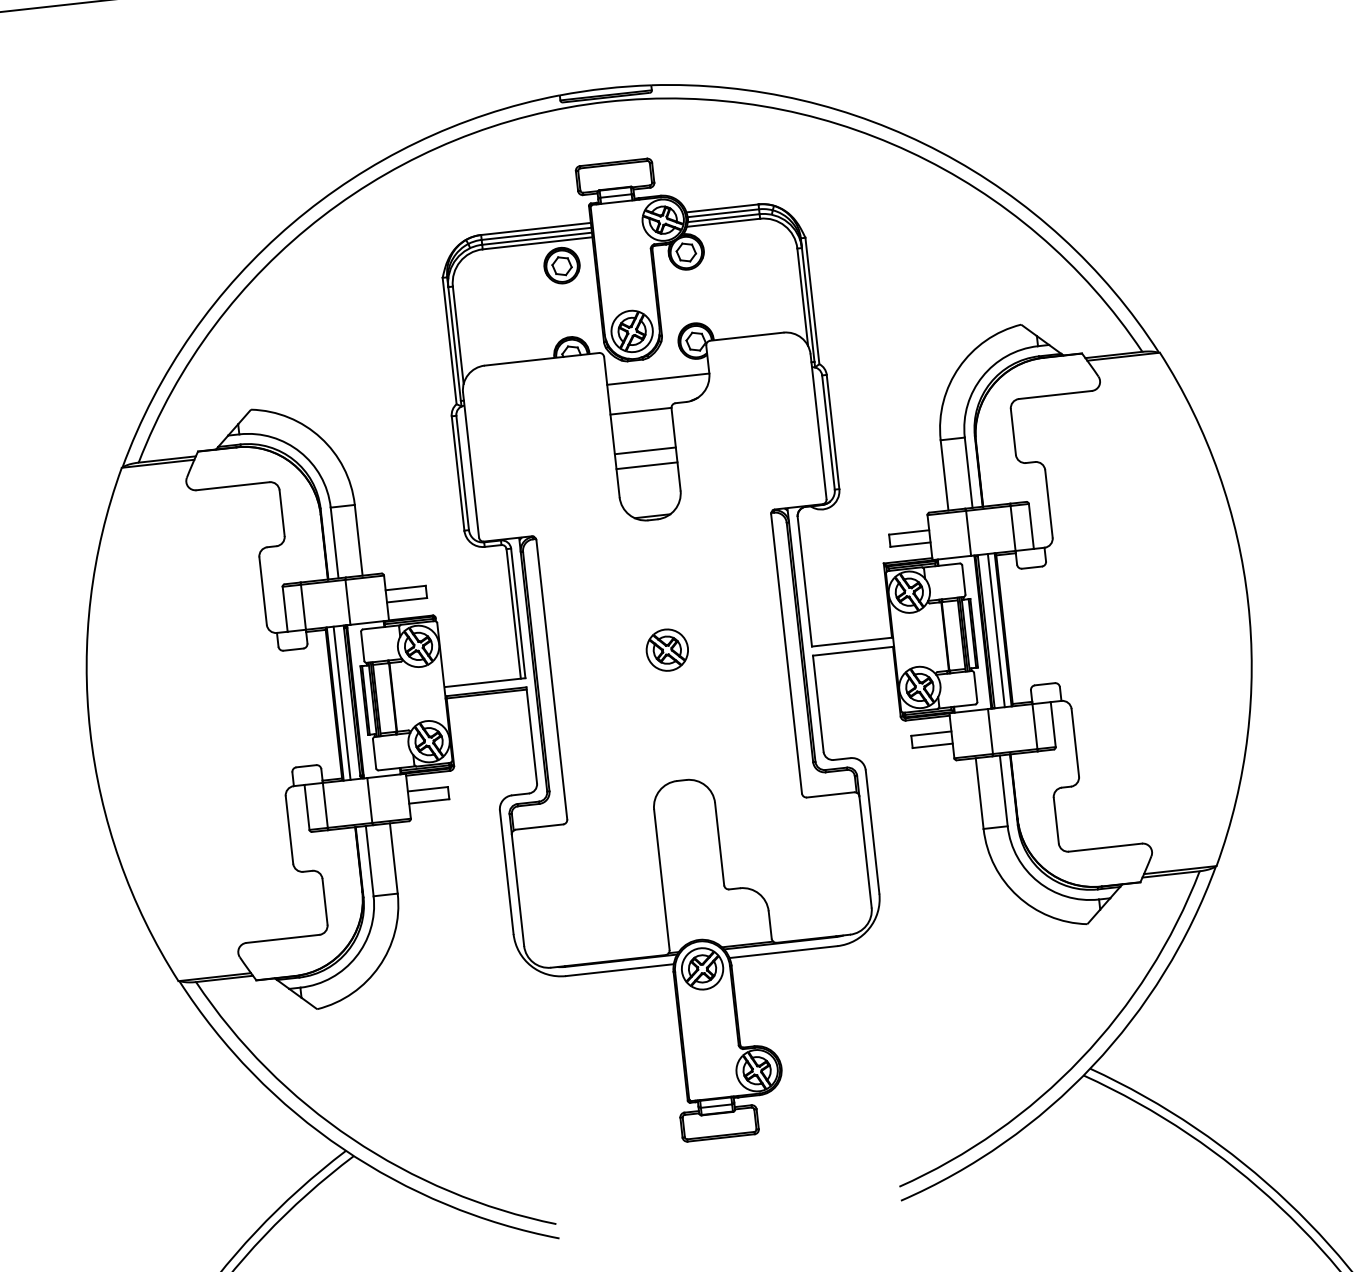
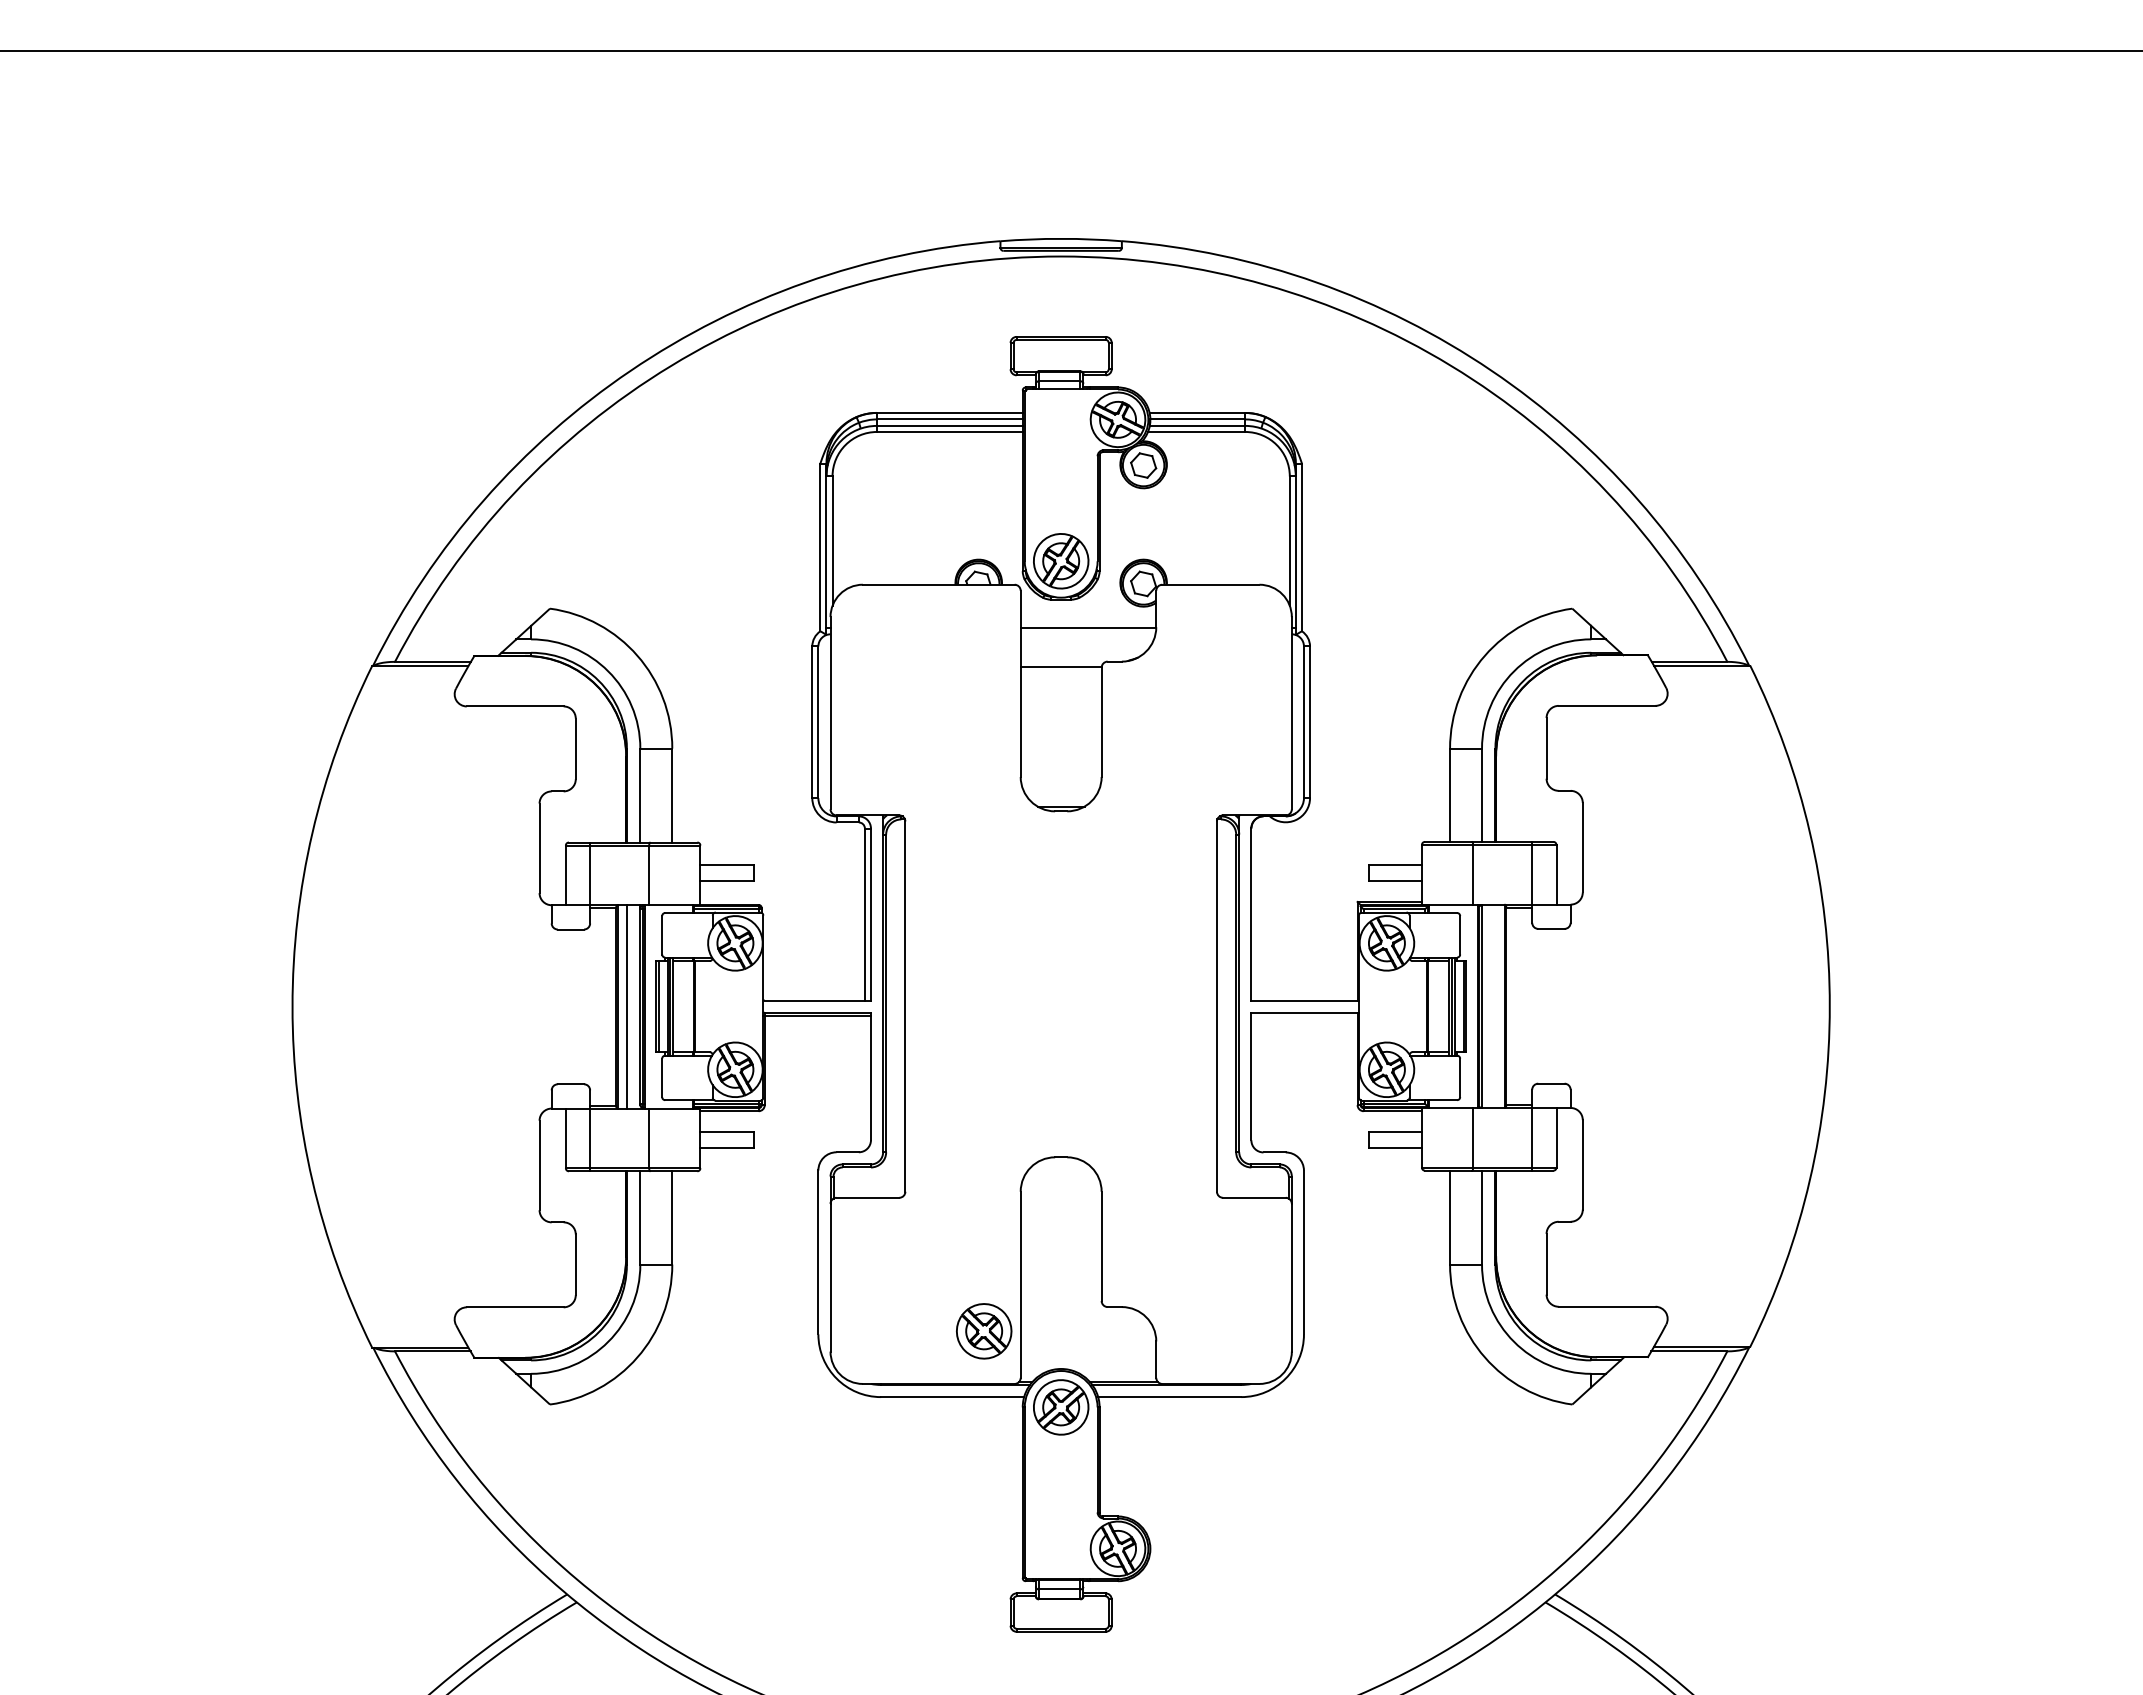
part: (561, 265) -> (978, 464), removed
line: (644, 450) -> (1060, 719), removed
line: (646, 465) -> (1060, 739), removed
line: (996, 629) -> (1495, 1005), removed
part: (667, 650) -> (984, 1331), moved

